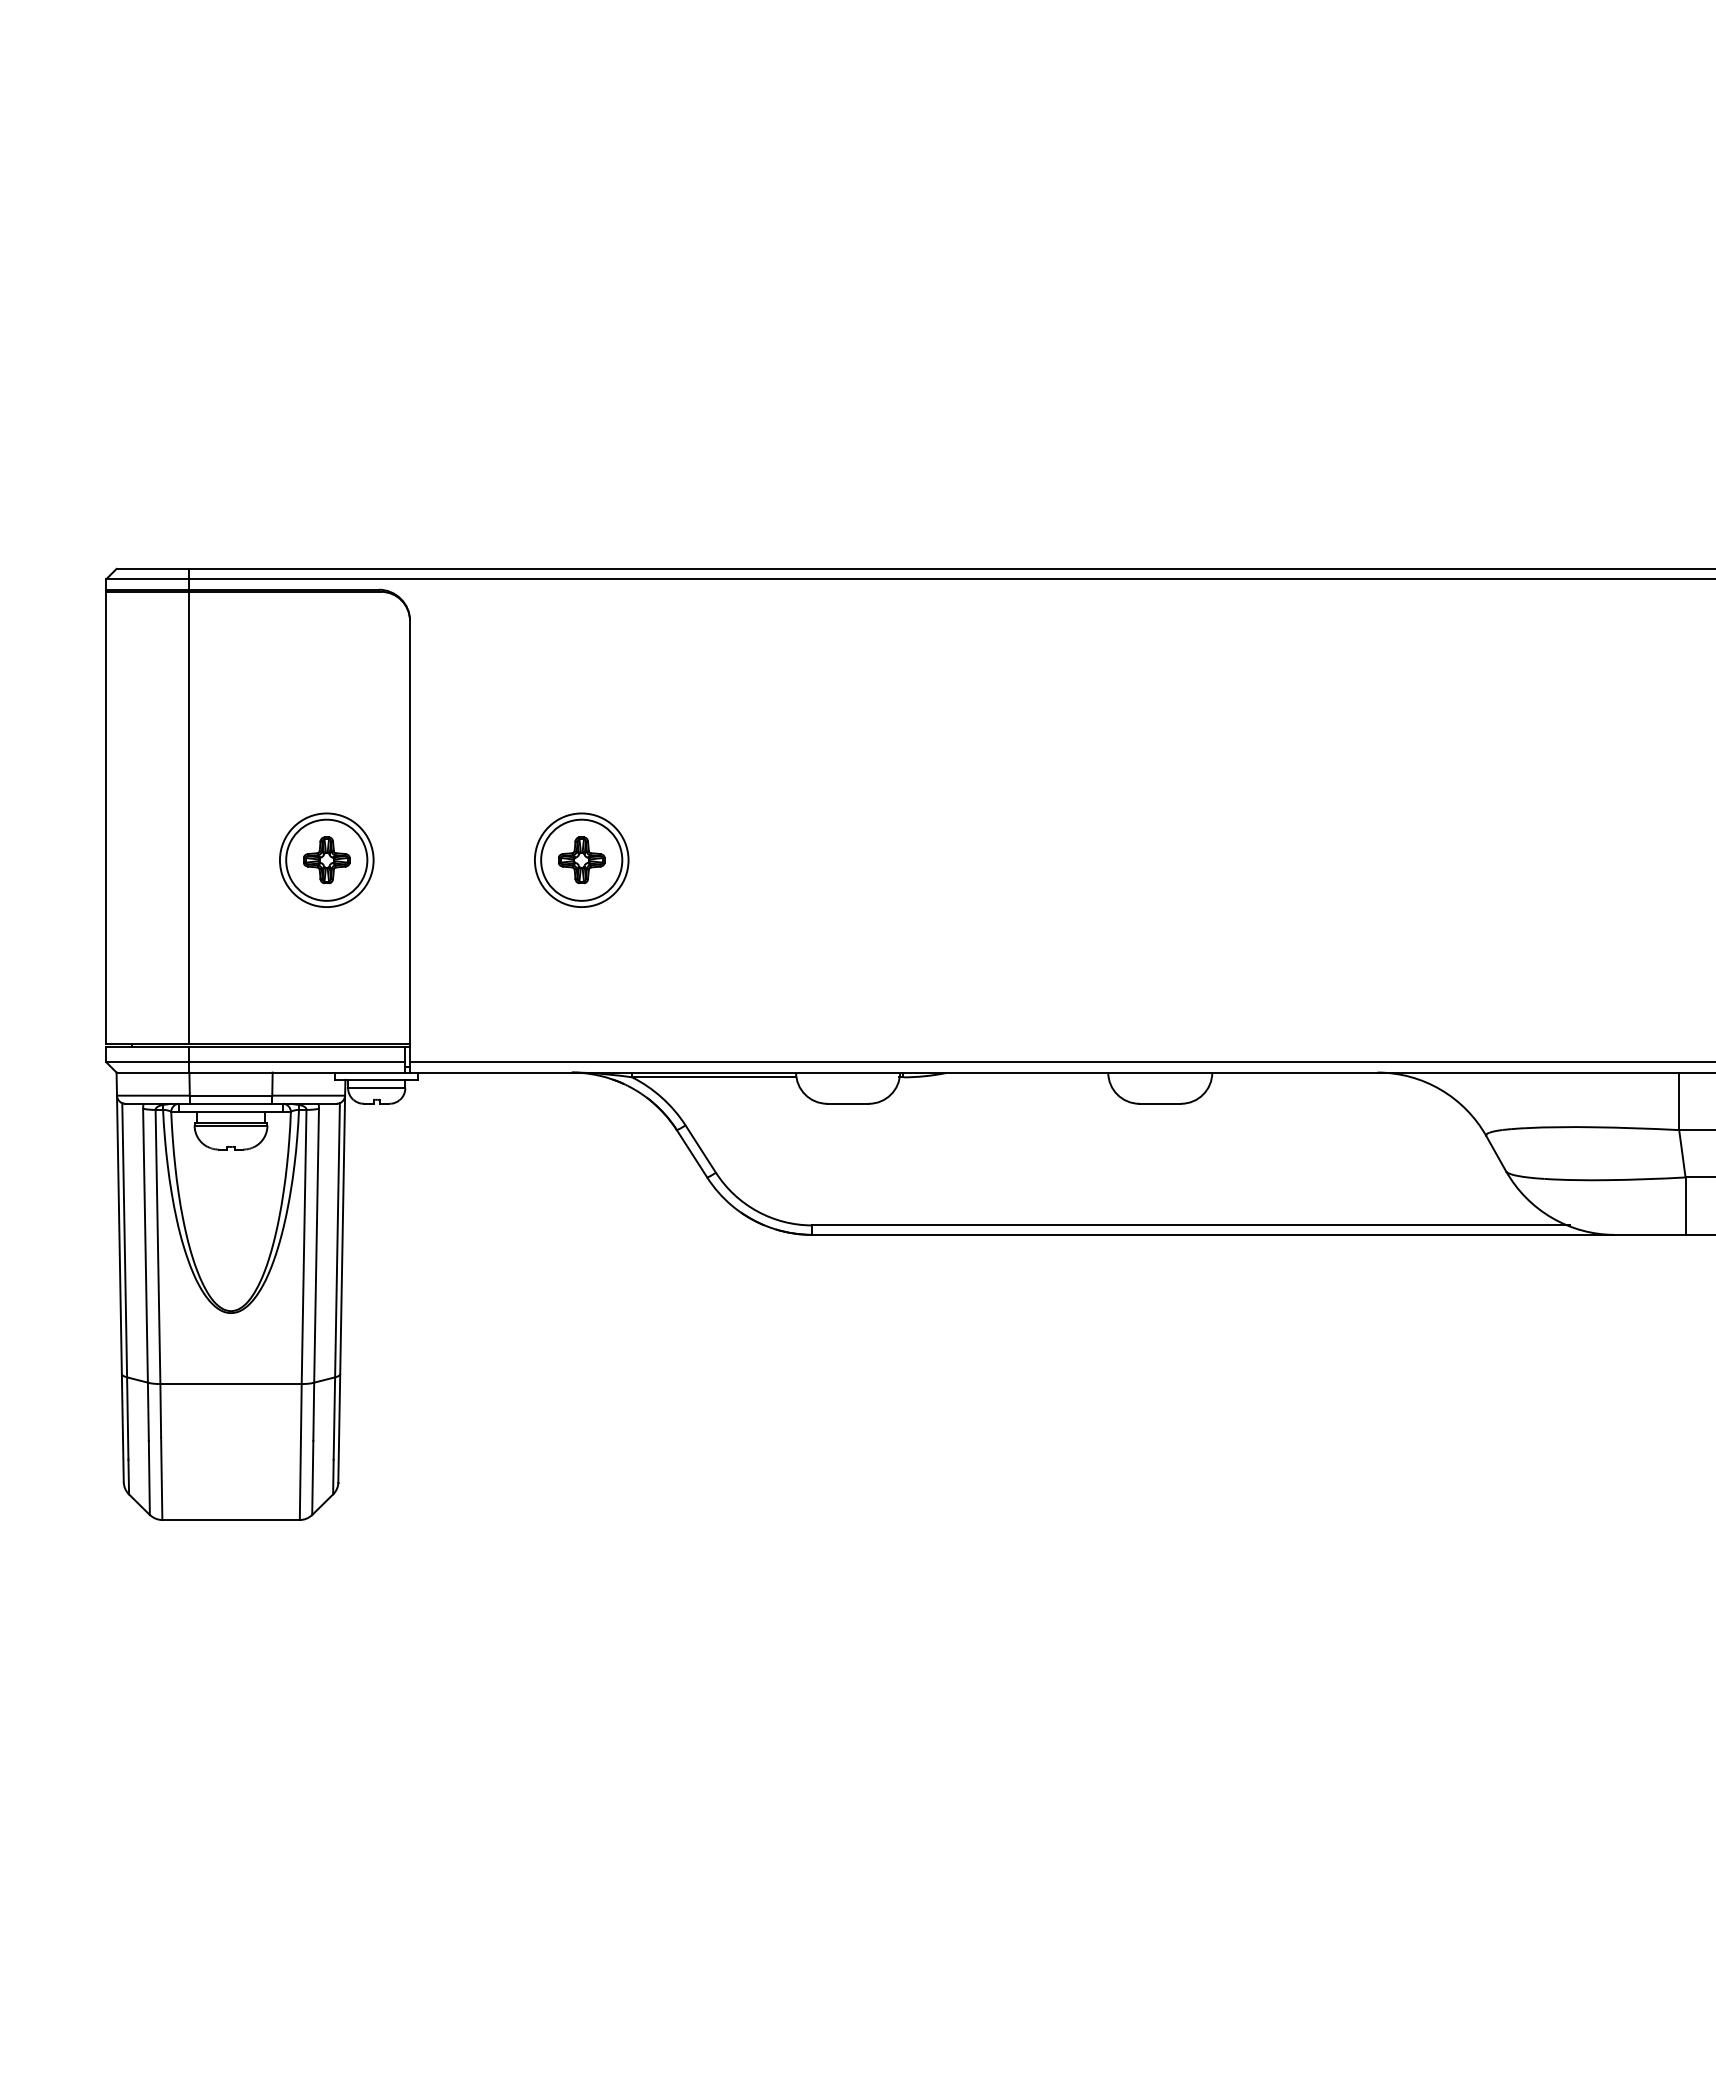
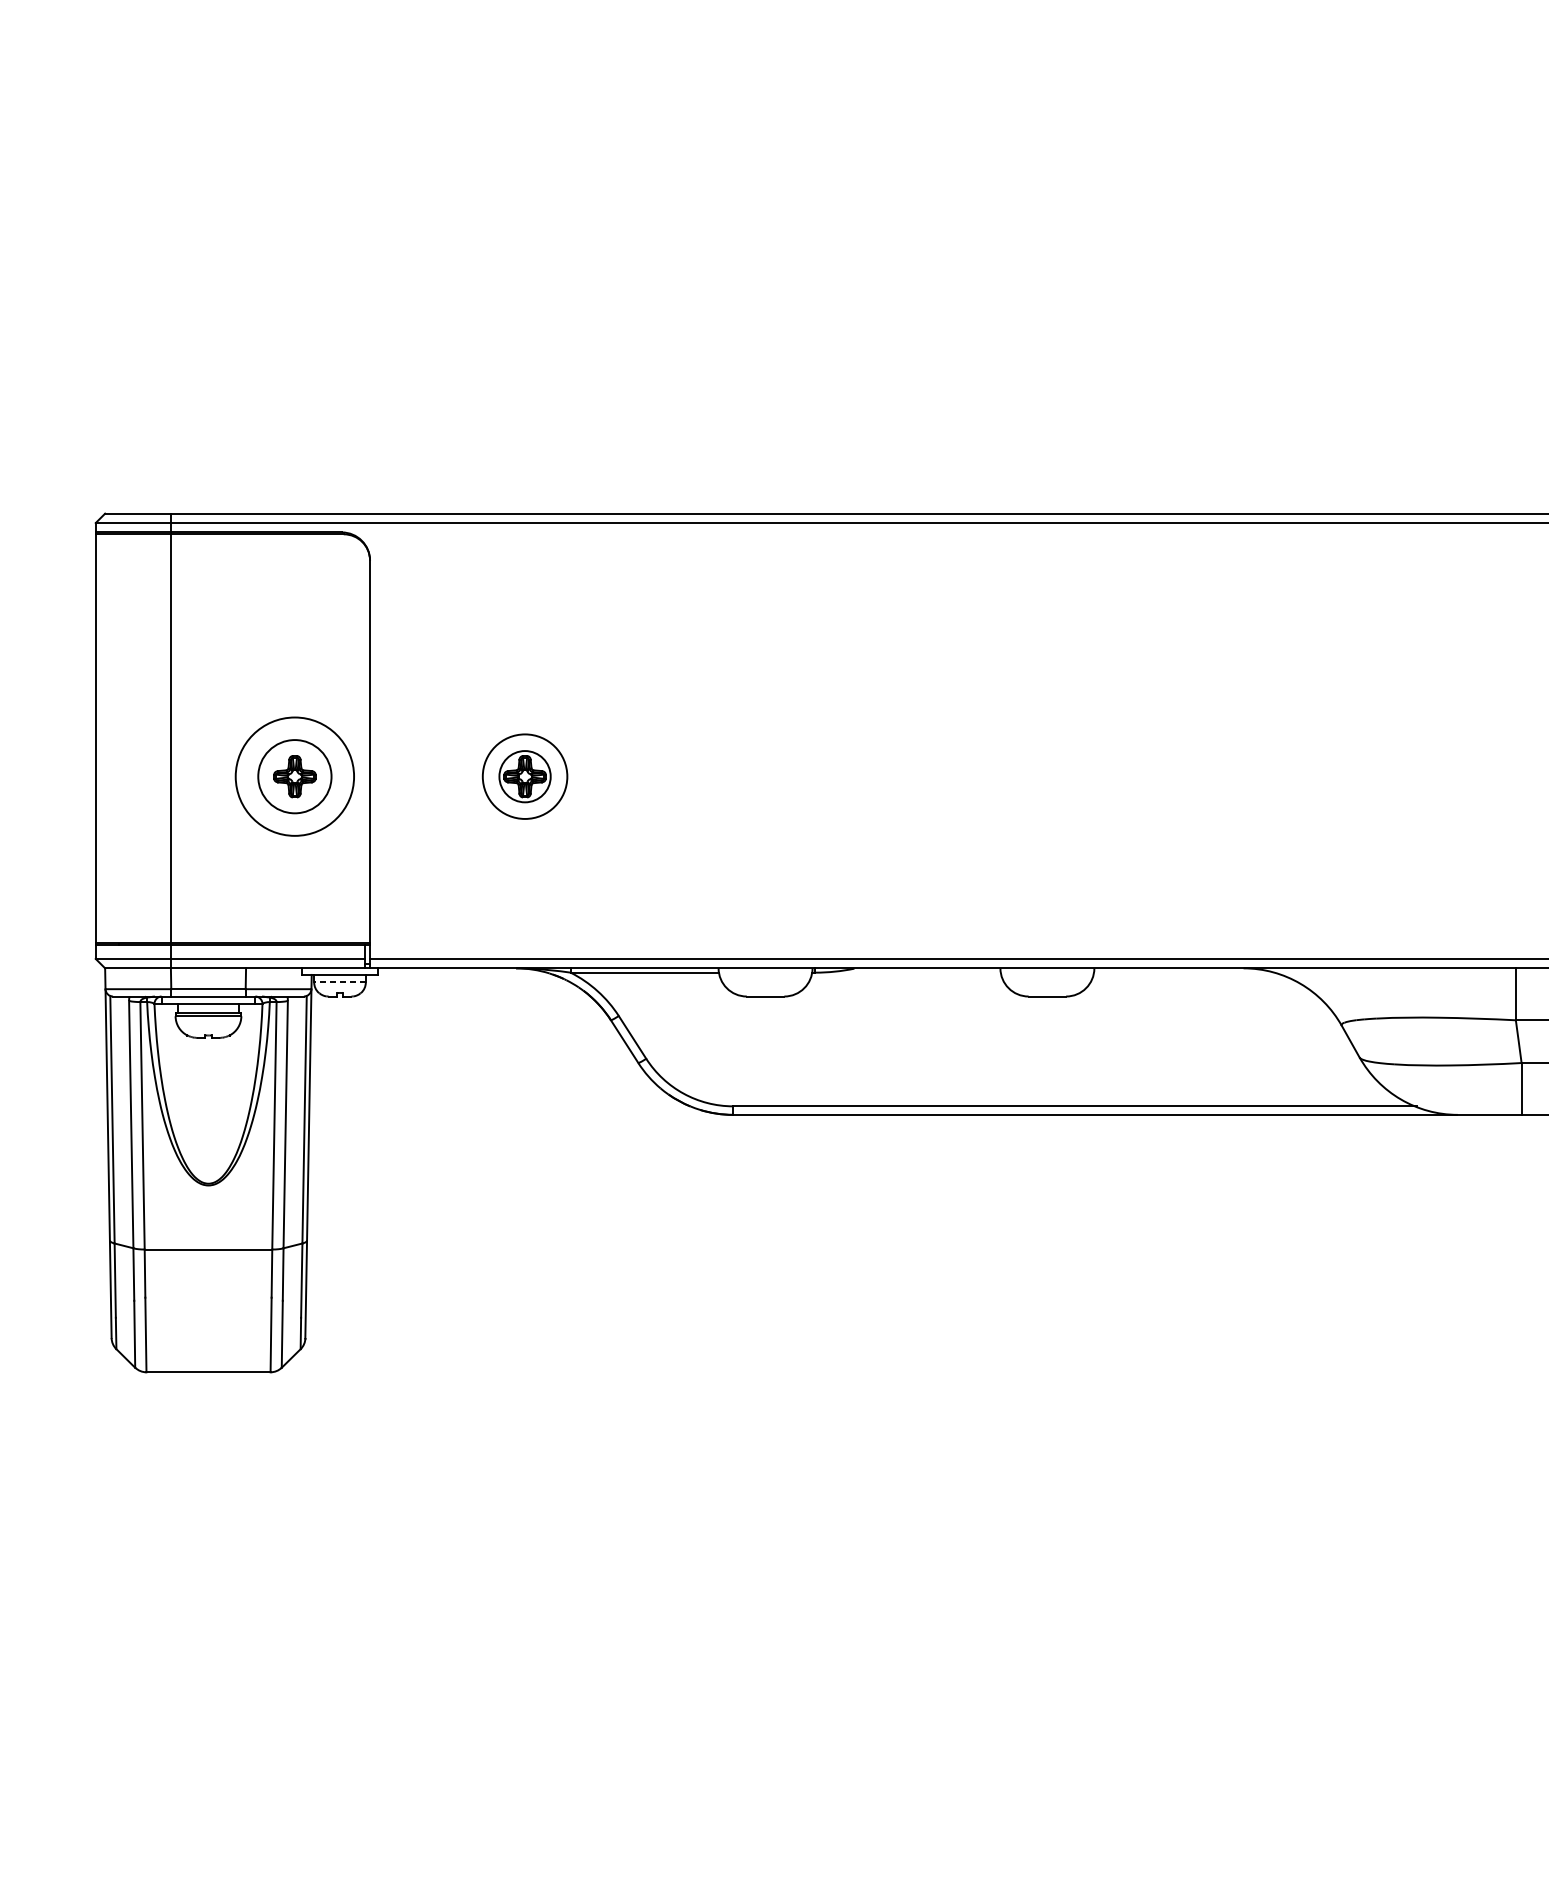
circle: (581, 859) -> (524, 775), size x0.7
circle: (326, 860) -> (294, 776), size x1.4
line: (376, 1088) -> (339, 982), solid -> dashed

